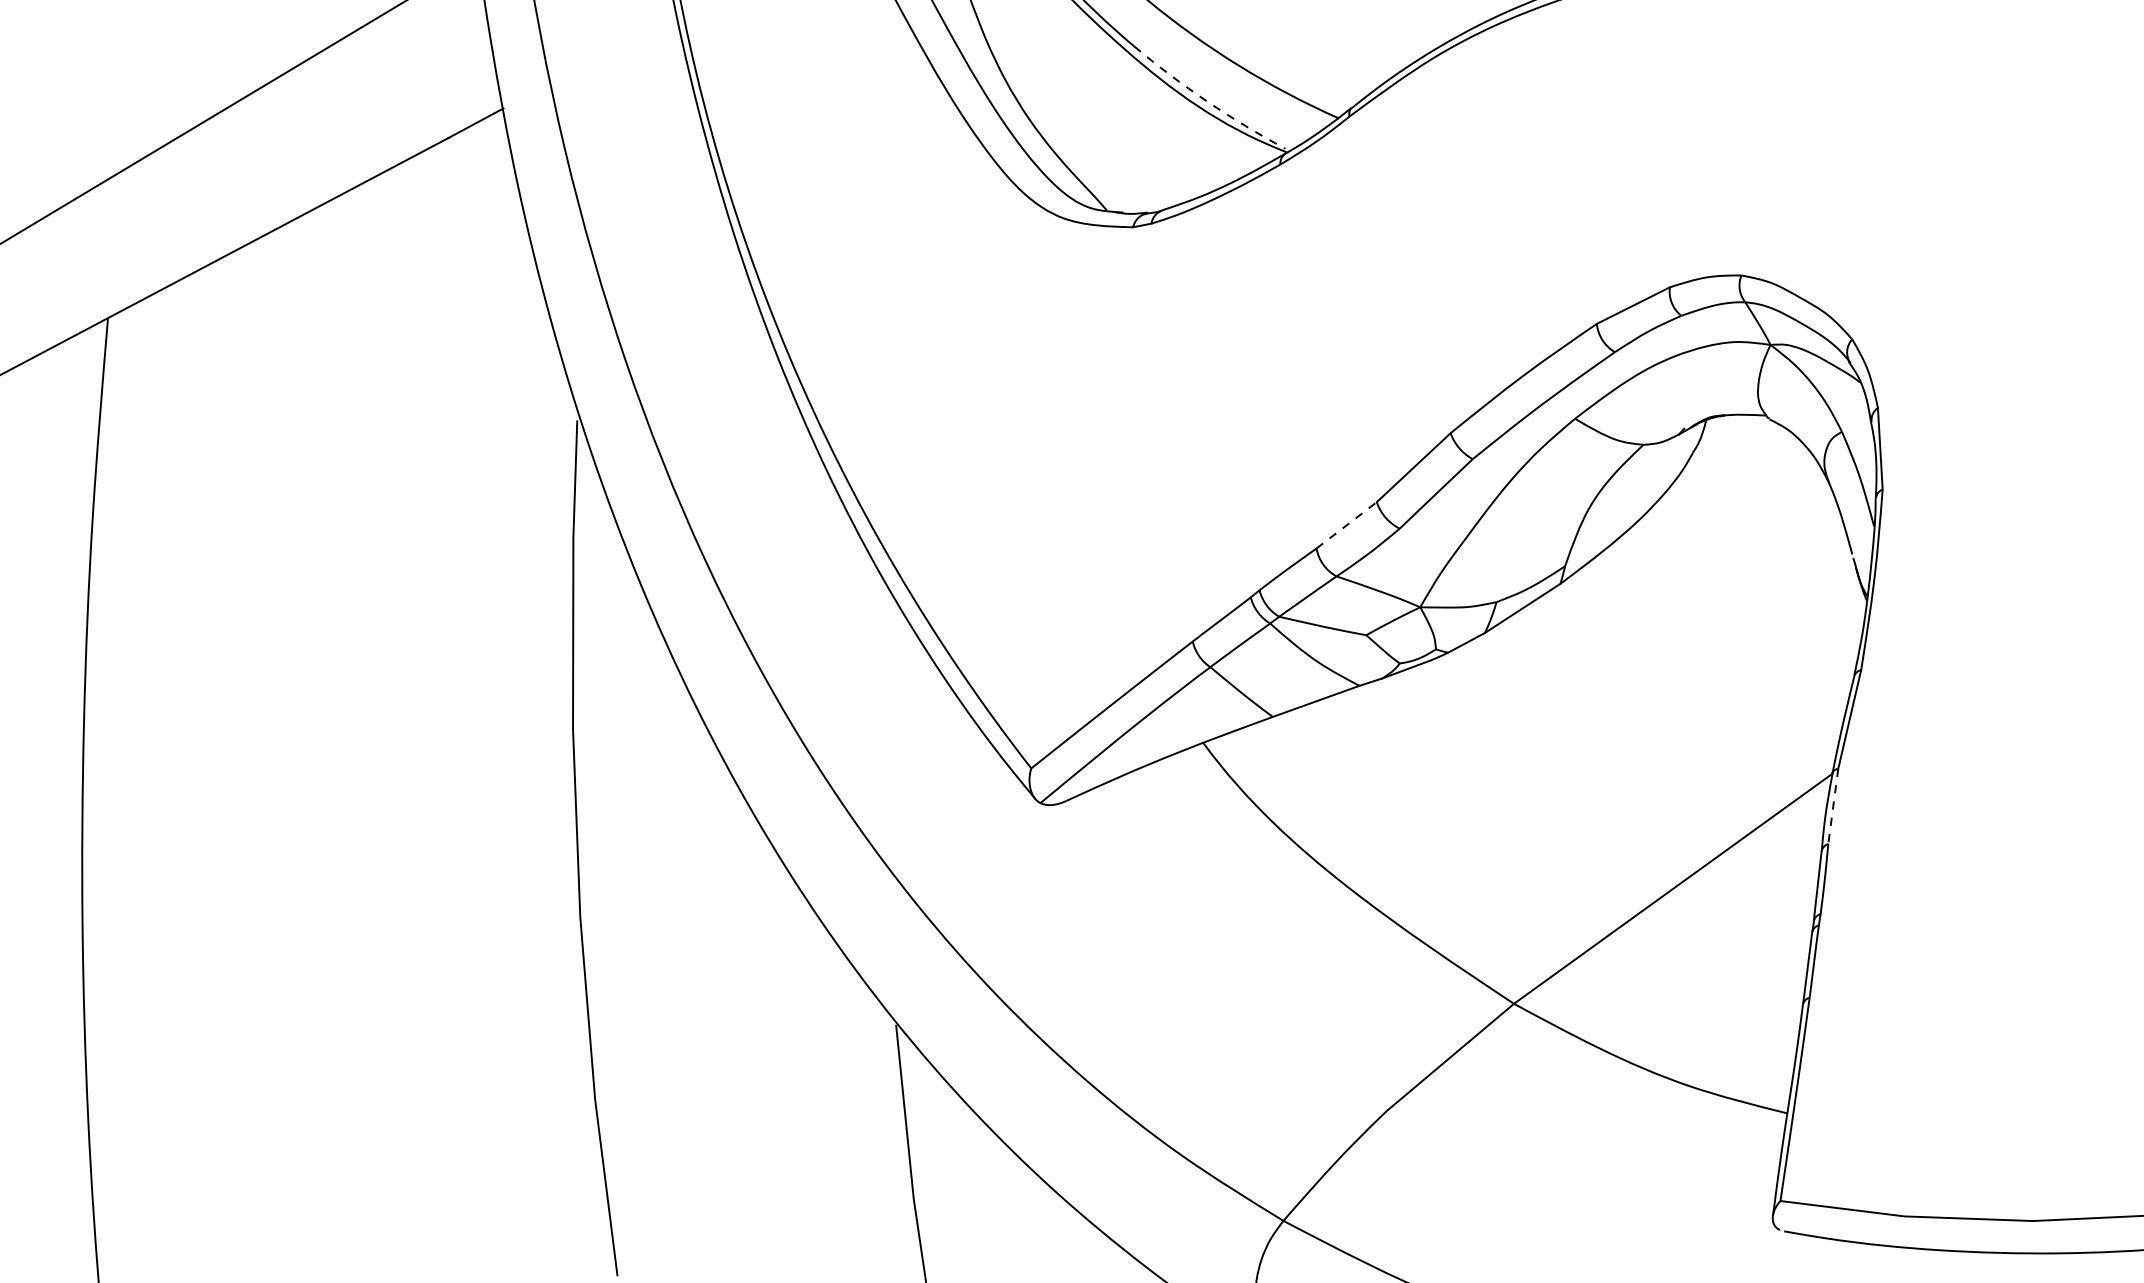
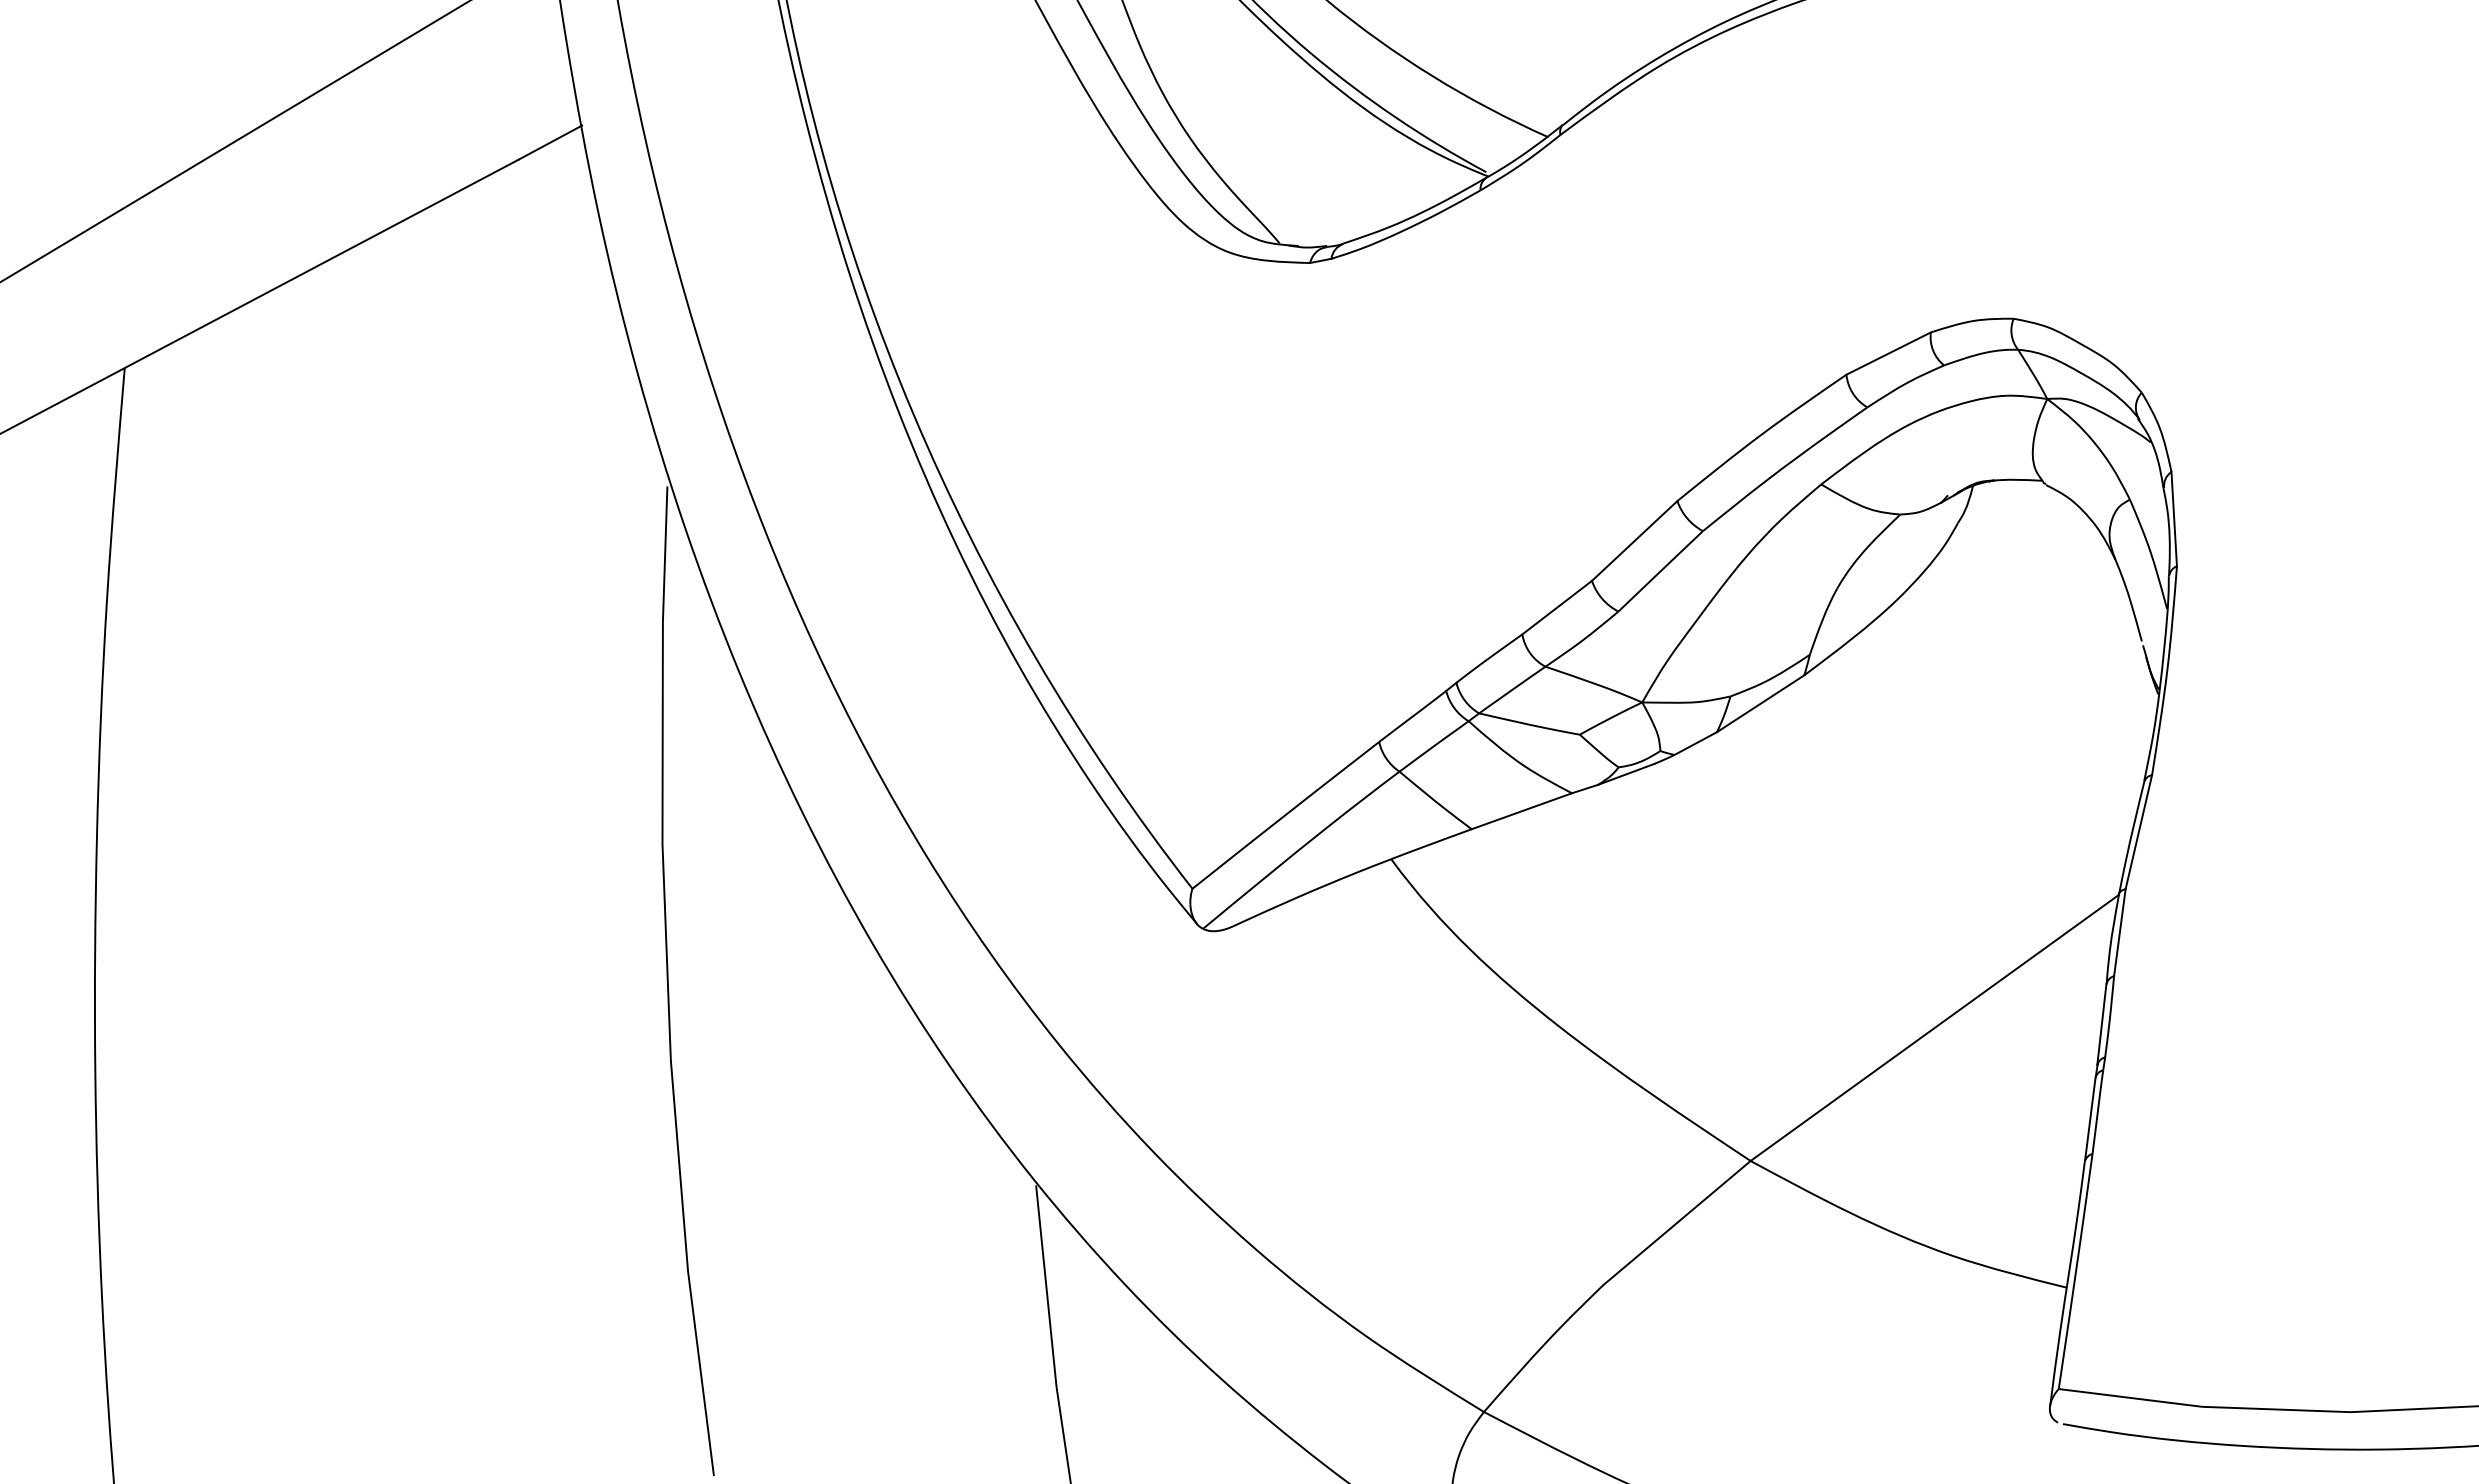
arc: (1207, 101) -> (1396, 117), dashed -> solid
line: (1346, 525) -> (1556, 607), dashed -> solid
line: (1833, 806) -> (2120, 932), dashed -> solid

